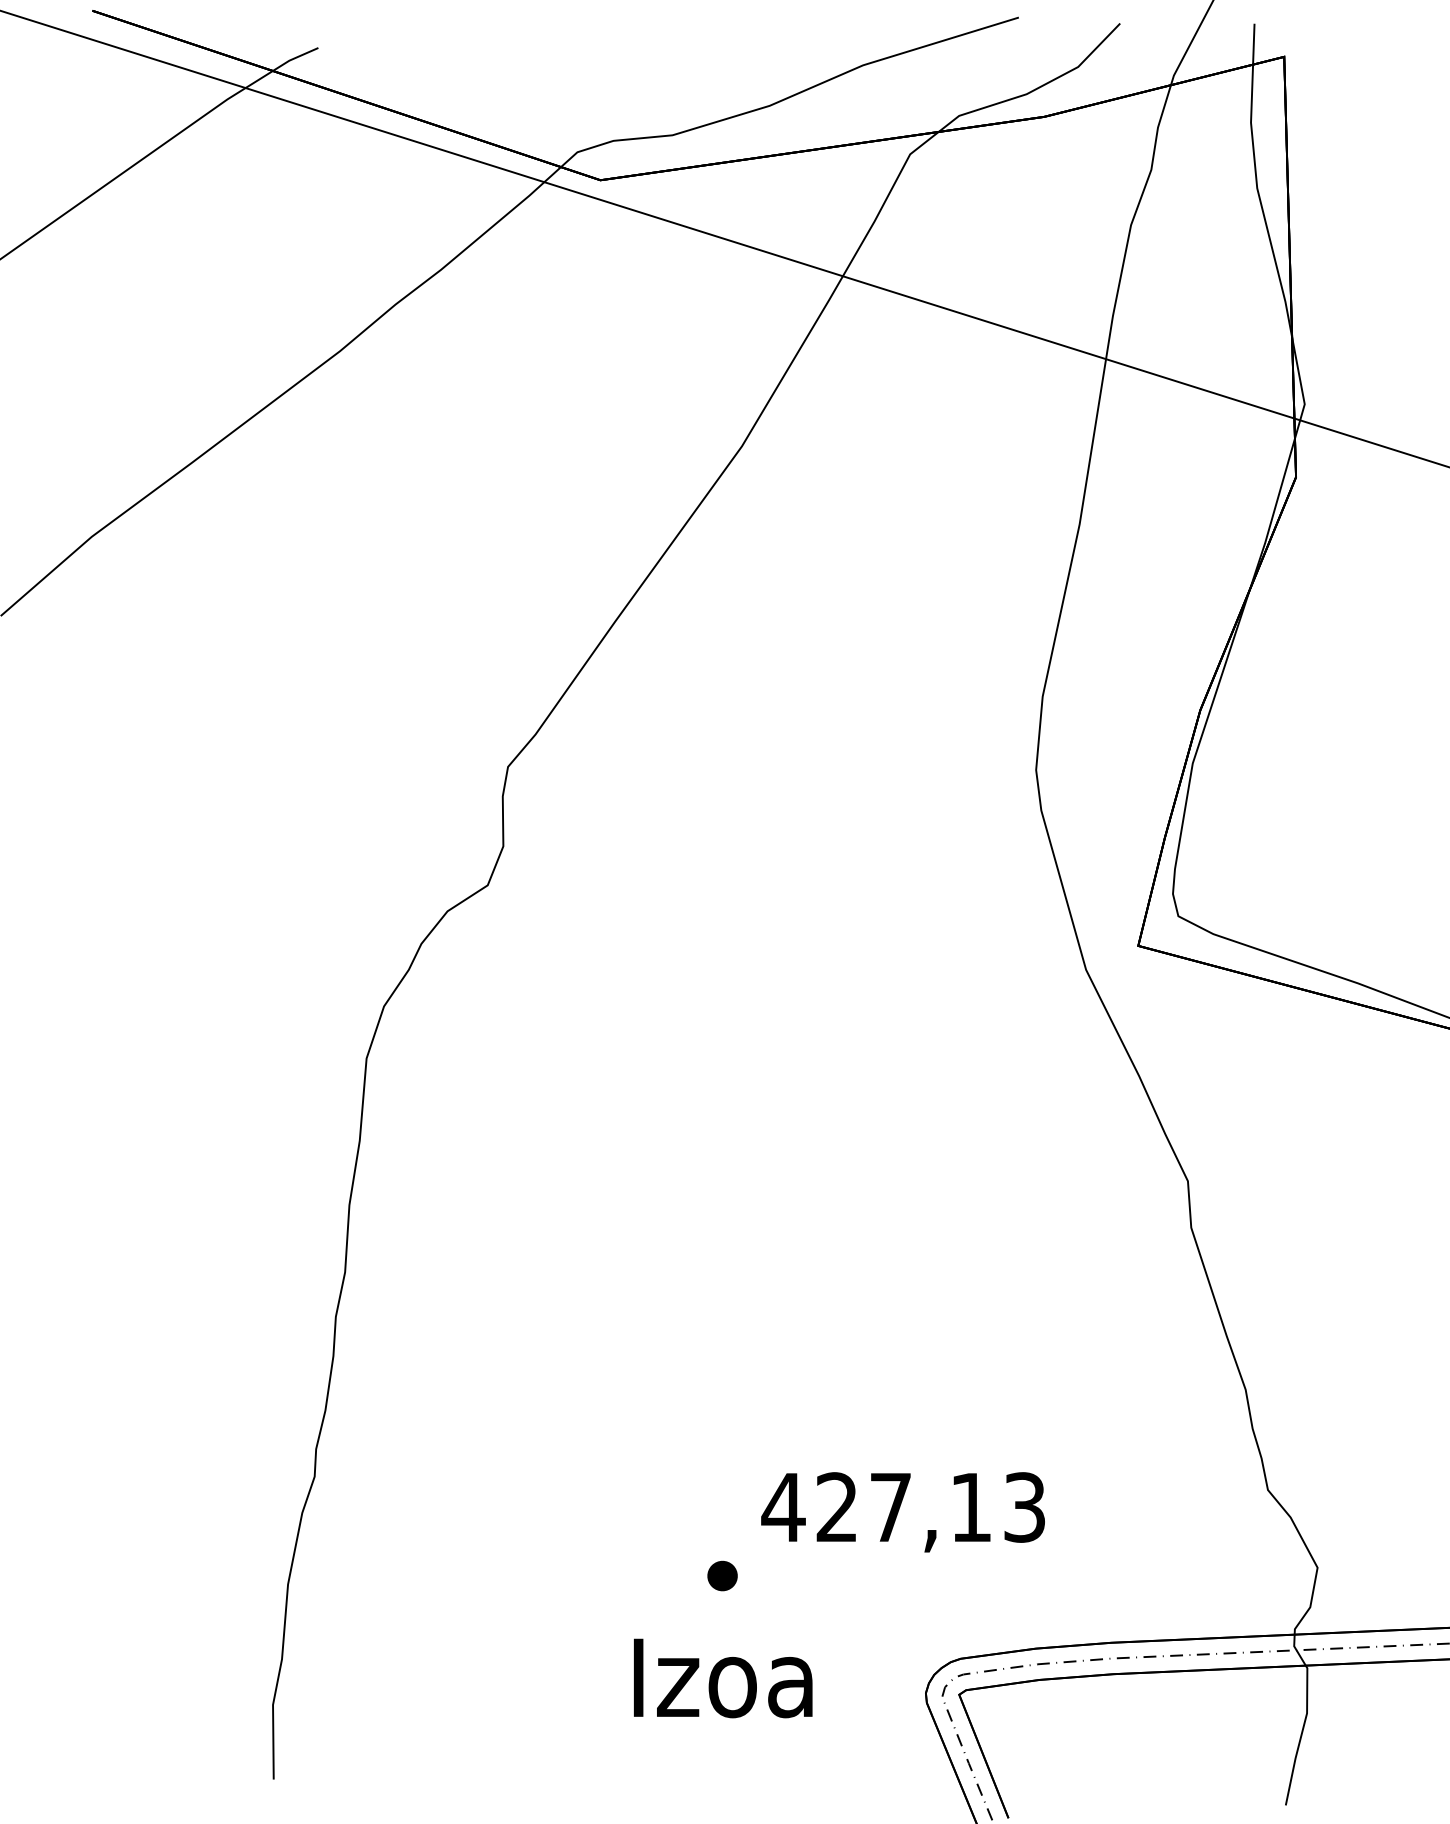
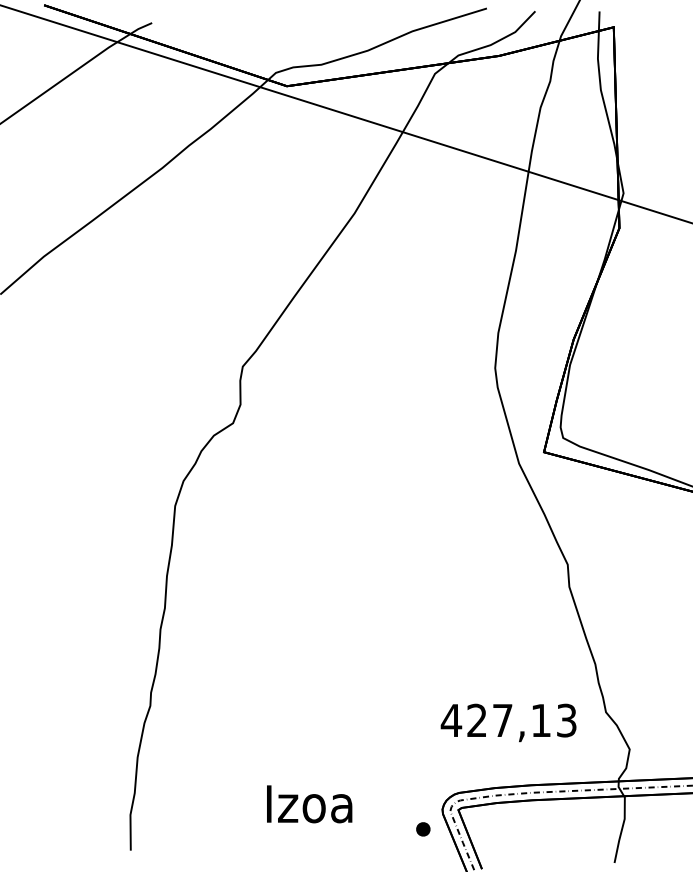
text: (902, 1511) -> (508, 722), moved
part: (722, 1576) -> (423, 829), moved
text: (722, 1678) -> (309, 804), moved

